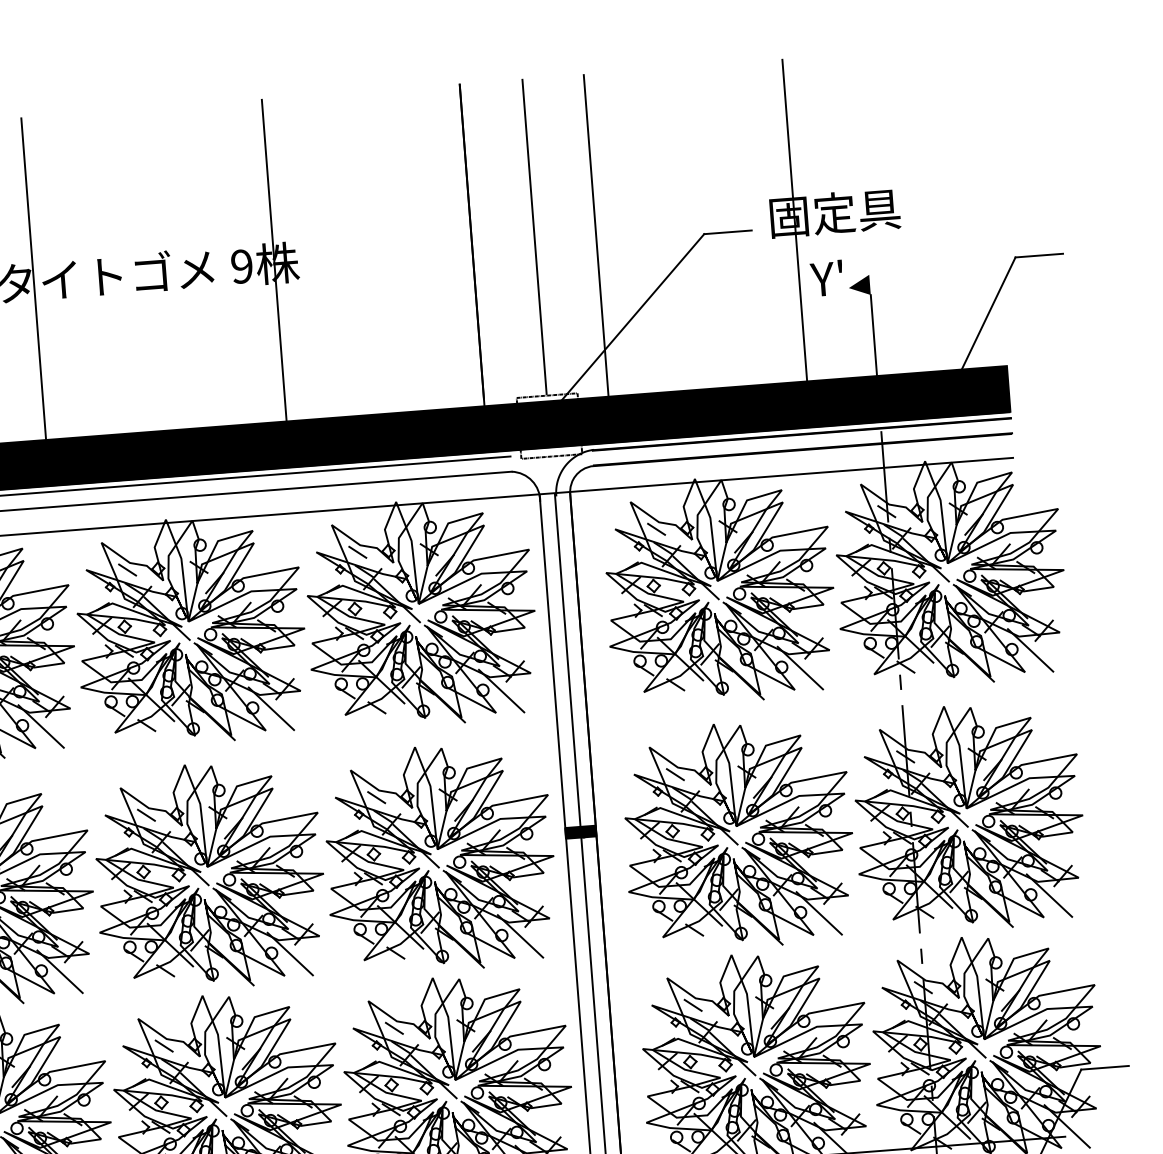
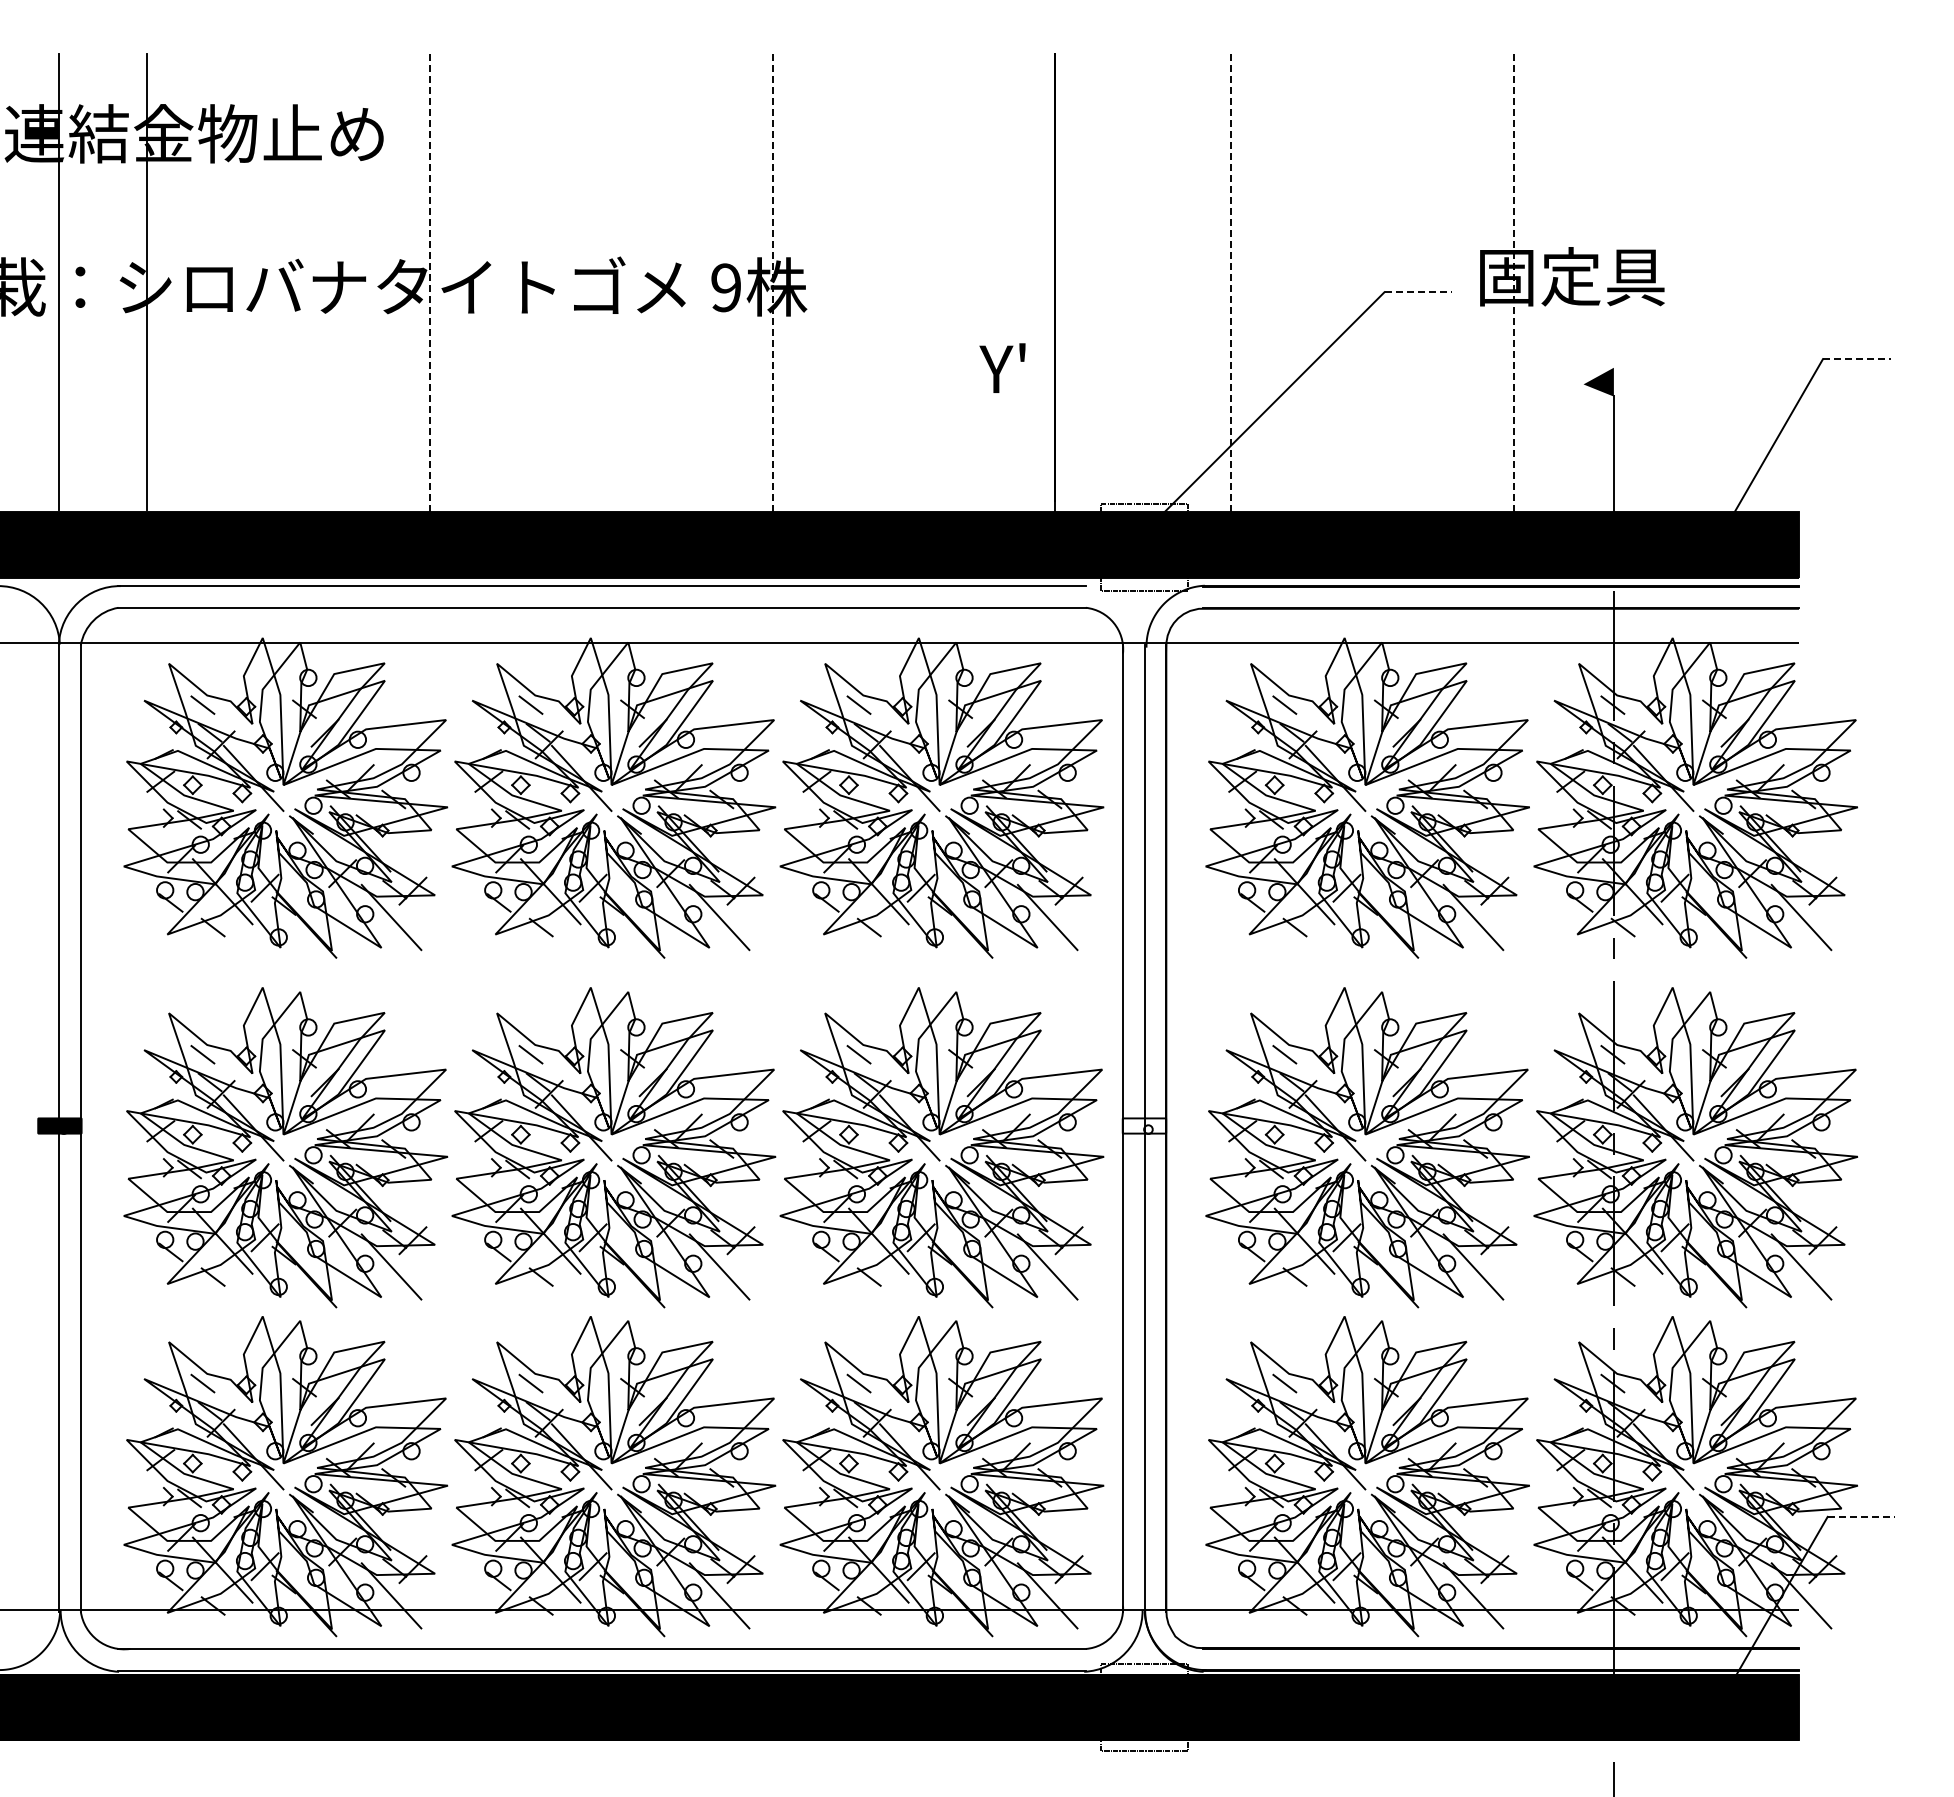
line: (794, 221) -> (1514, 283), solid -> dashed
line: (728, 232) -> (1418, 292), solid -> dashed
line: (534, 236) -> (1143, 277), removed
line: (596, 236) -> (1231, 283), solid -> dashed
line: (1039, 255) -> (1856, 359), solid -> dashed
line: (274, 261) -> (772, 283), solid -> dashed
text: (826, 277) -> (1002, 367), moved
line: (33, 279) -> (429, 283), solid -> dashed
fill: (580, 831) -> (1144, 1125), removed
line: (1105, 1067) -> (1861, 1516), solid -> dashed

